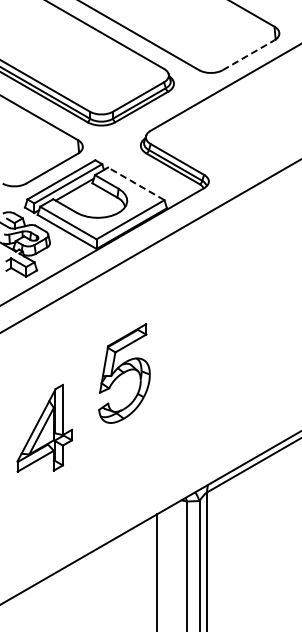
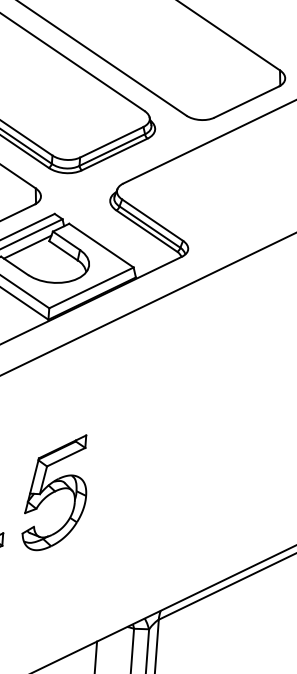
line: (248, 55) -> (246, 102), dashed -> solid
line: (136, 183) -> (101, 245), dashed -> solid
part: (124, 373) -> (56, 492), moved

